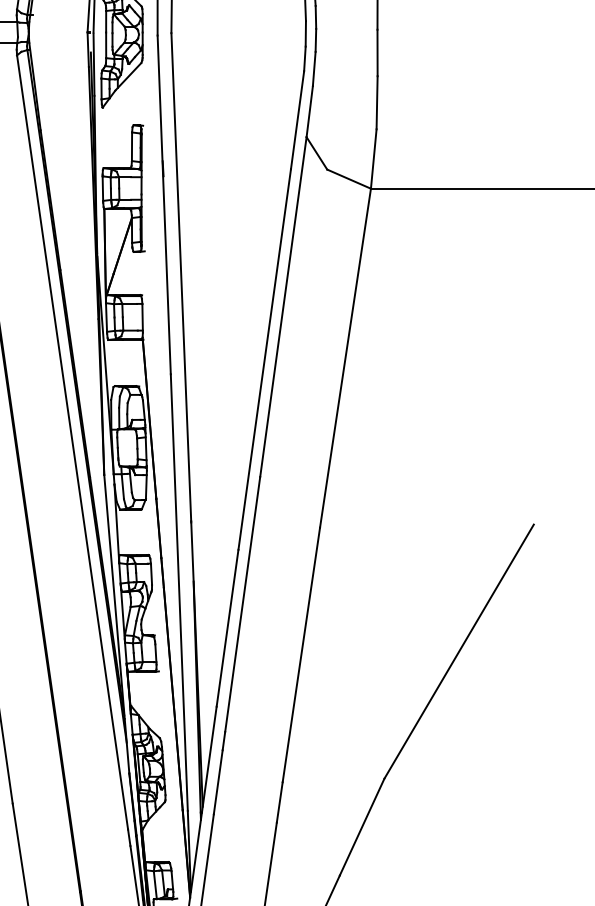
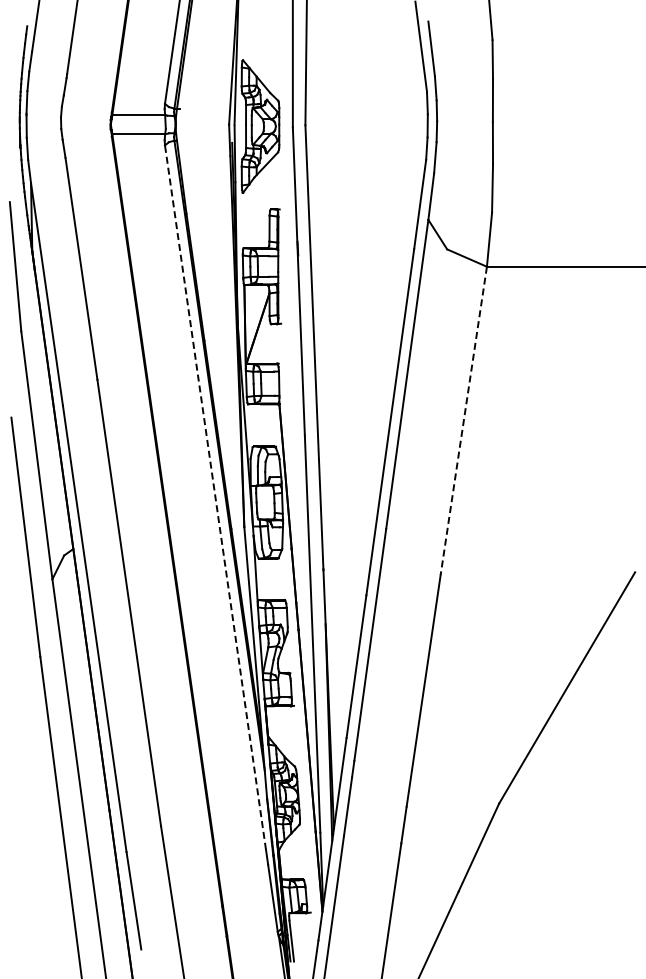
line: (345, 357) -> (463, 420), solid -> dashed
line: (72, 442) -> (215, 497), solid -> dashed

